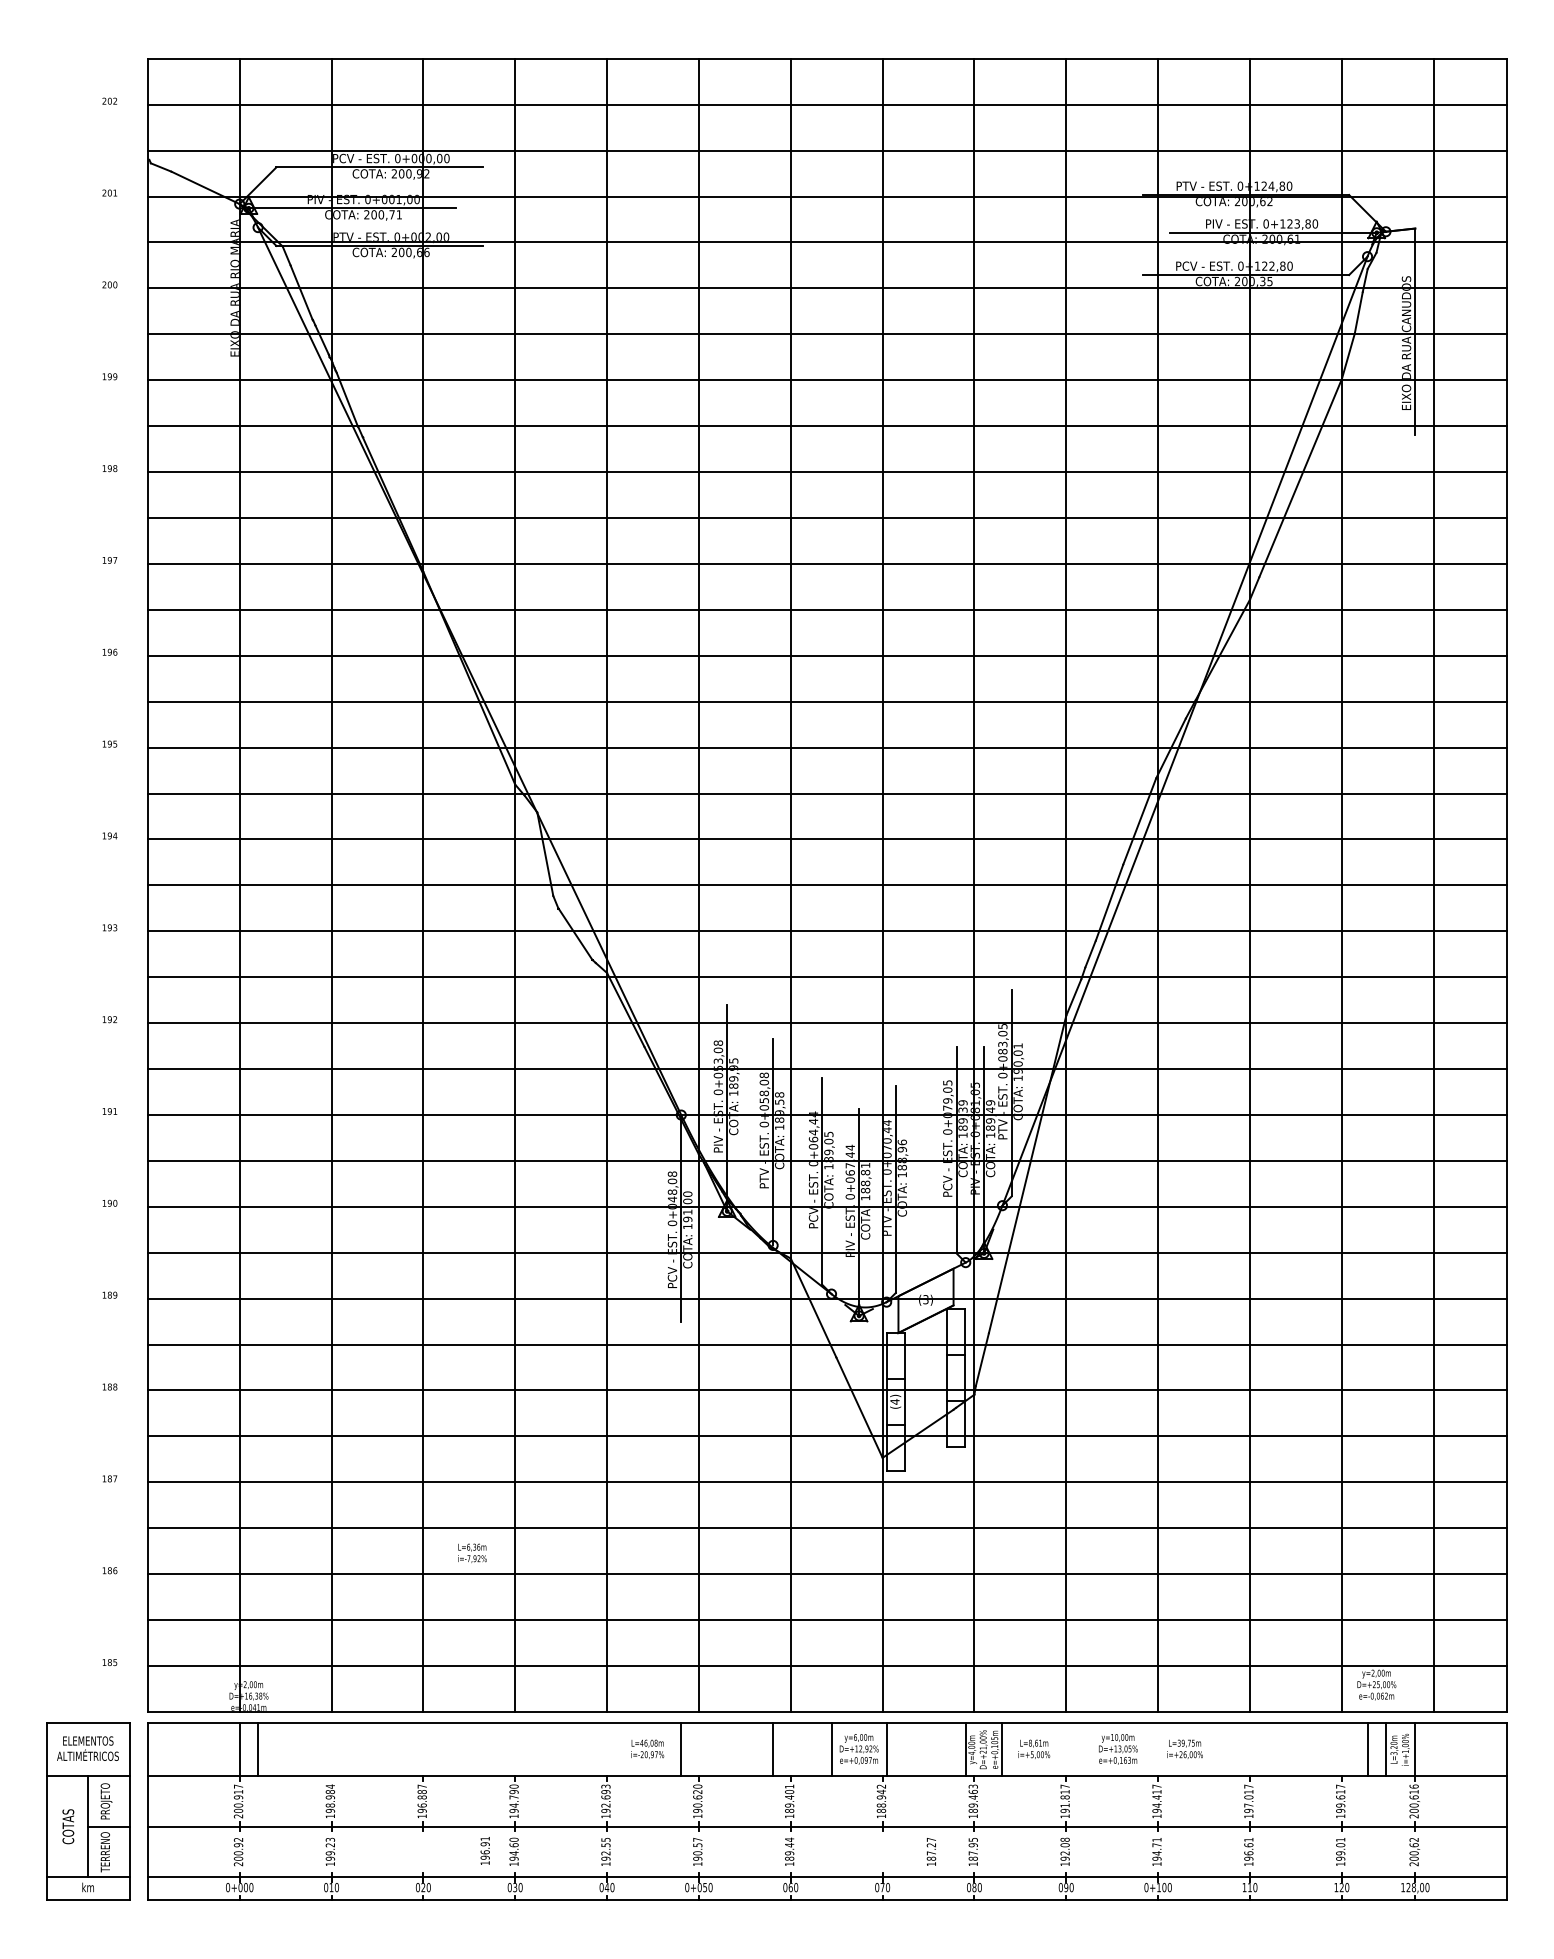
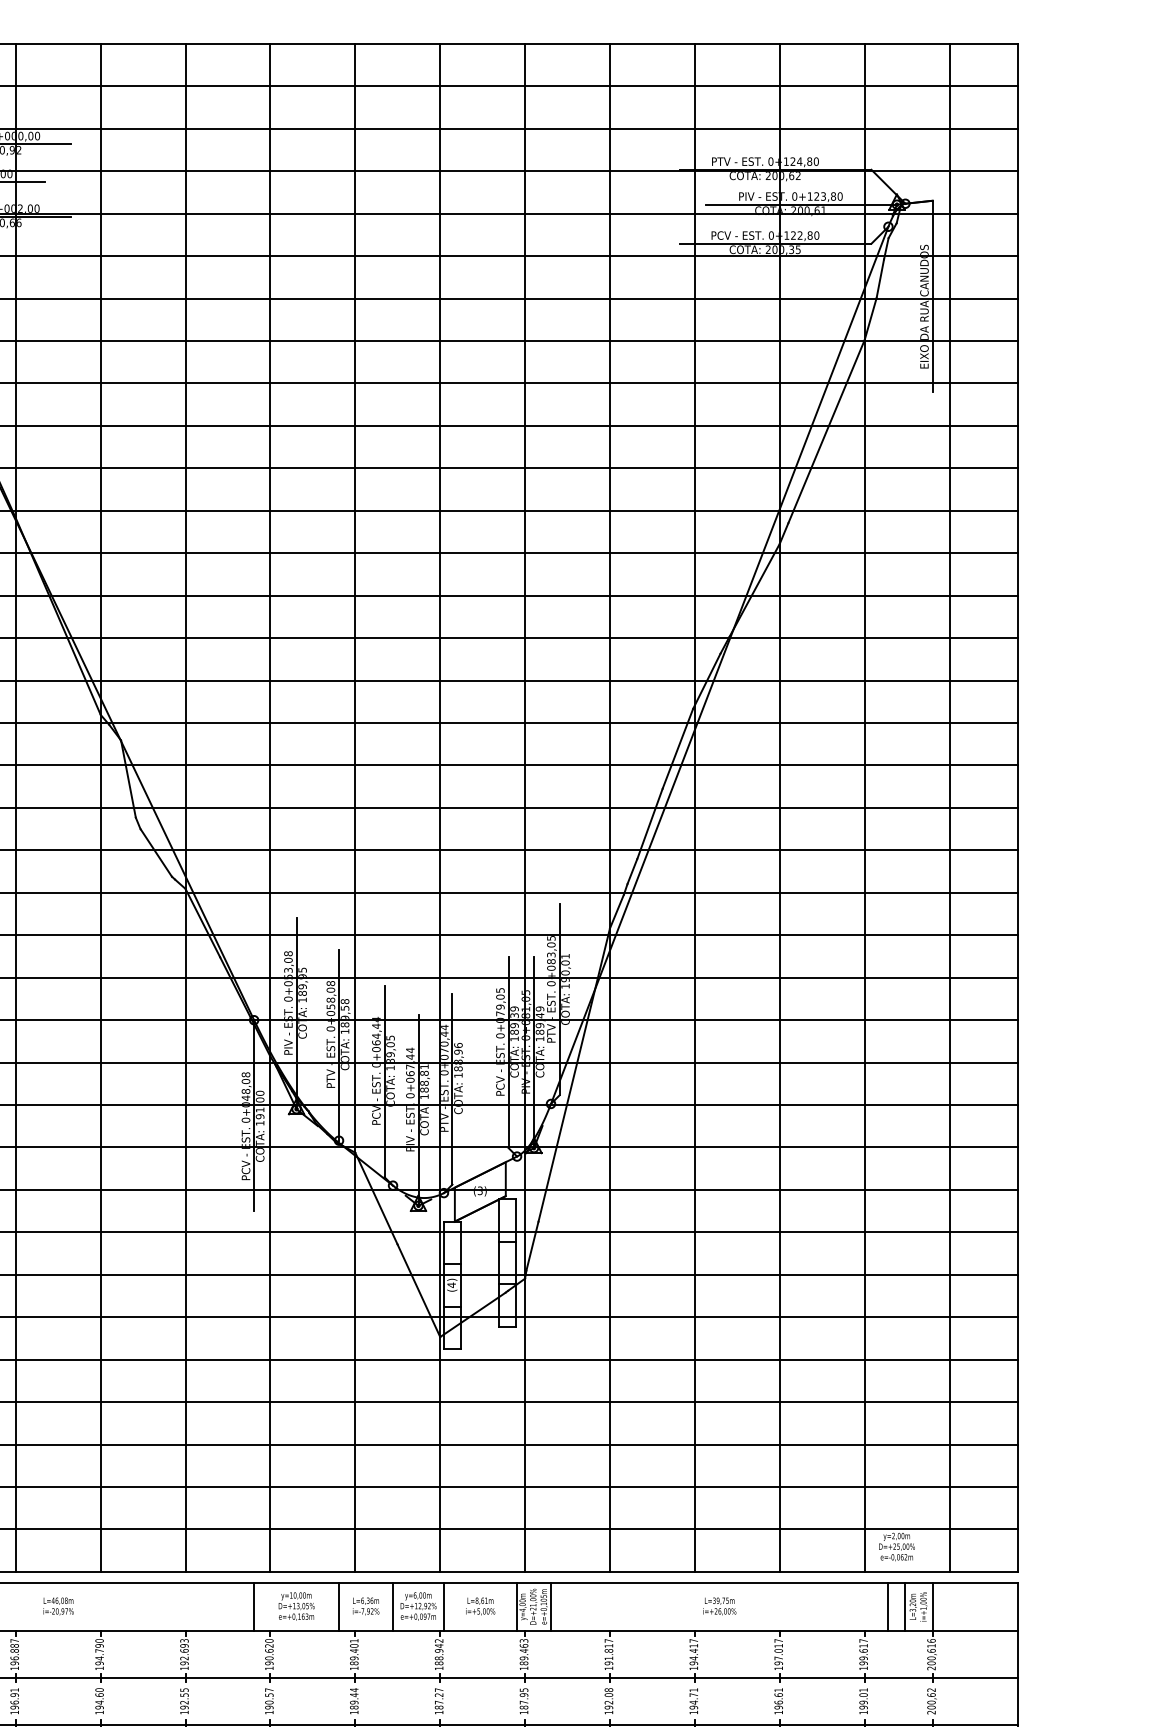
text: (472, 1552) -> (366, 1605), moved
text: (647, 1748) -> (58, 1605), moved
text: (1034, 1748) -> (480, 1605), moved
text: (1118, 1749) -> (296, 1606), moved
text: (484, 1850) -> (14, 1700), moved
text: (931, 1851) -> (439, 1700), moved

